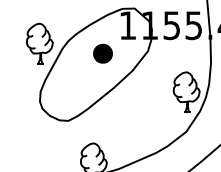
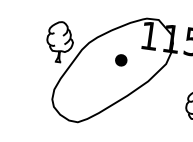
part: (102, 53) -> (120, 60), size x0.62

